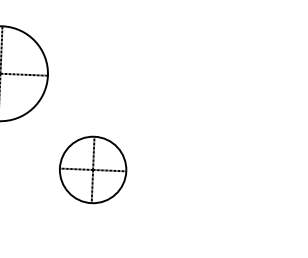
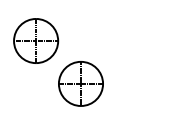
part: (92, 168) -> (80, 83), size x1.43

